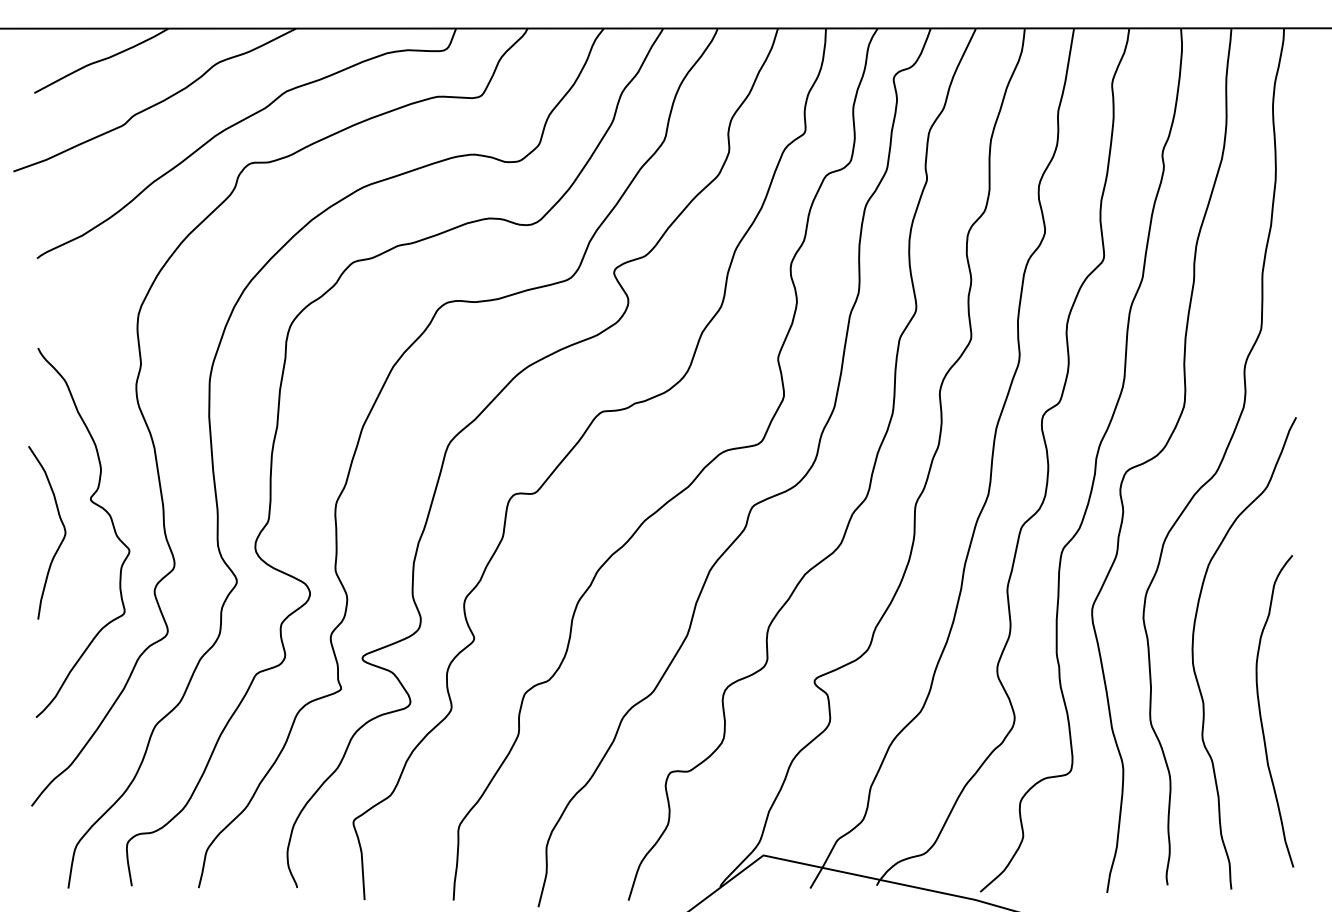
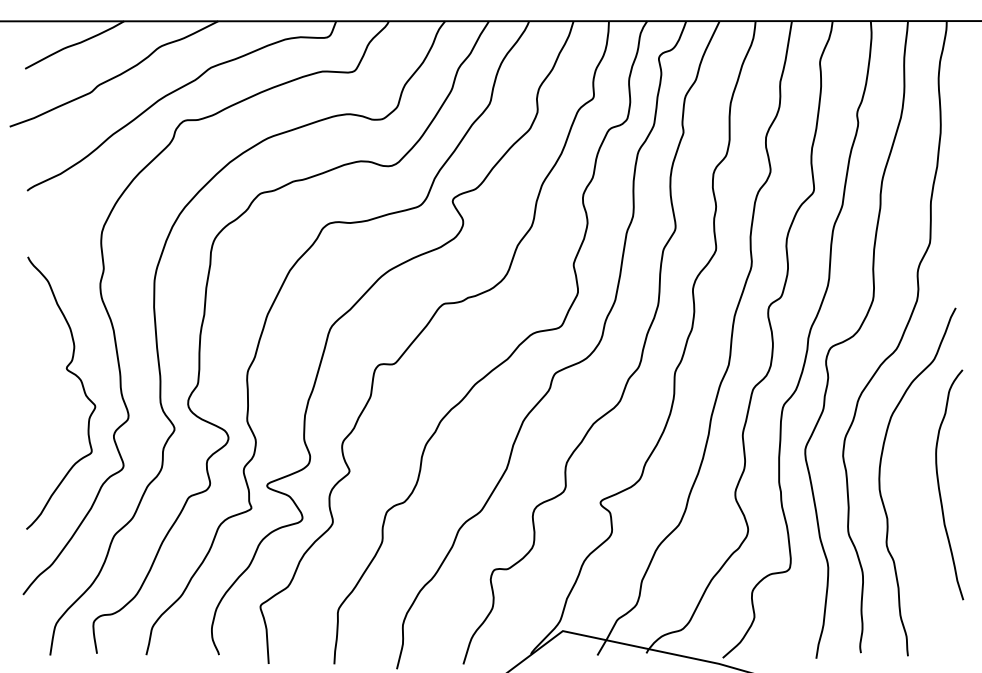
curve: (61, 540) -> (45, 398), removed
curve: (1261, 714) -> (939, 487), moved

